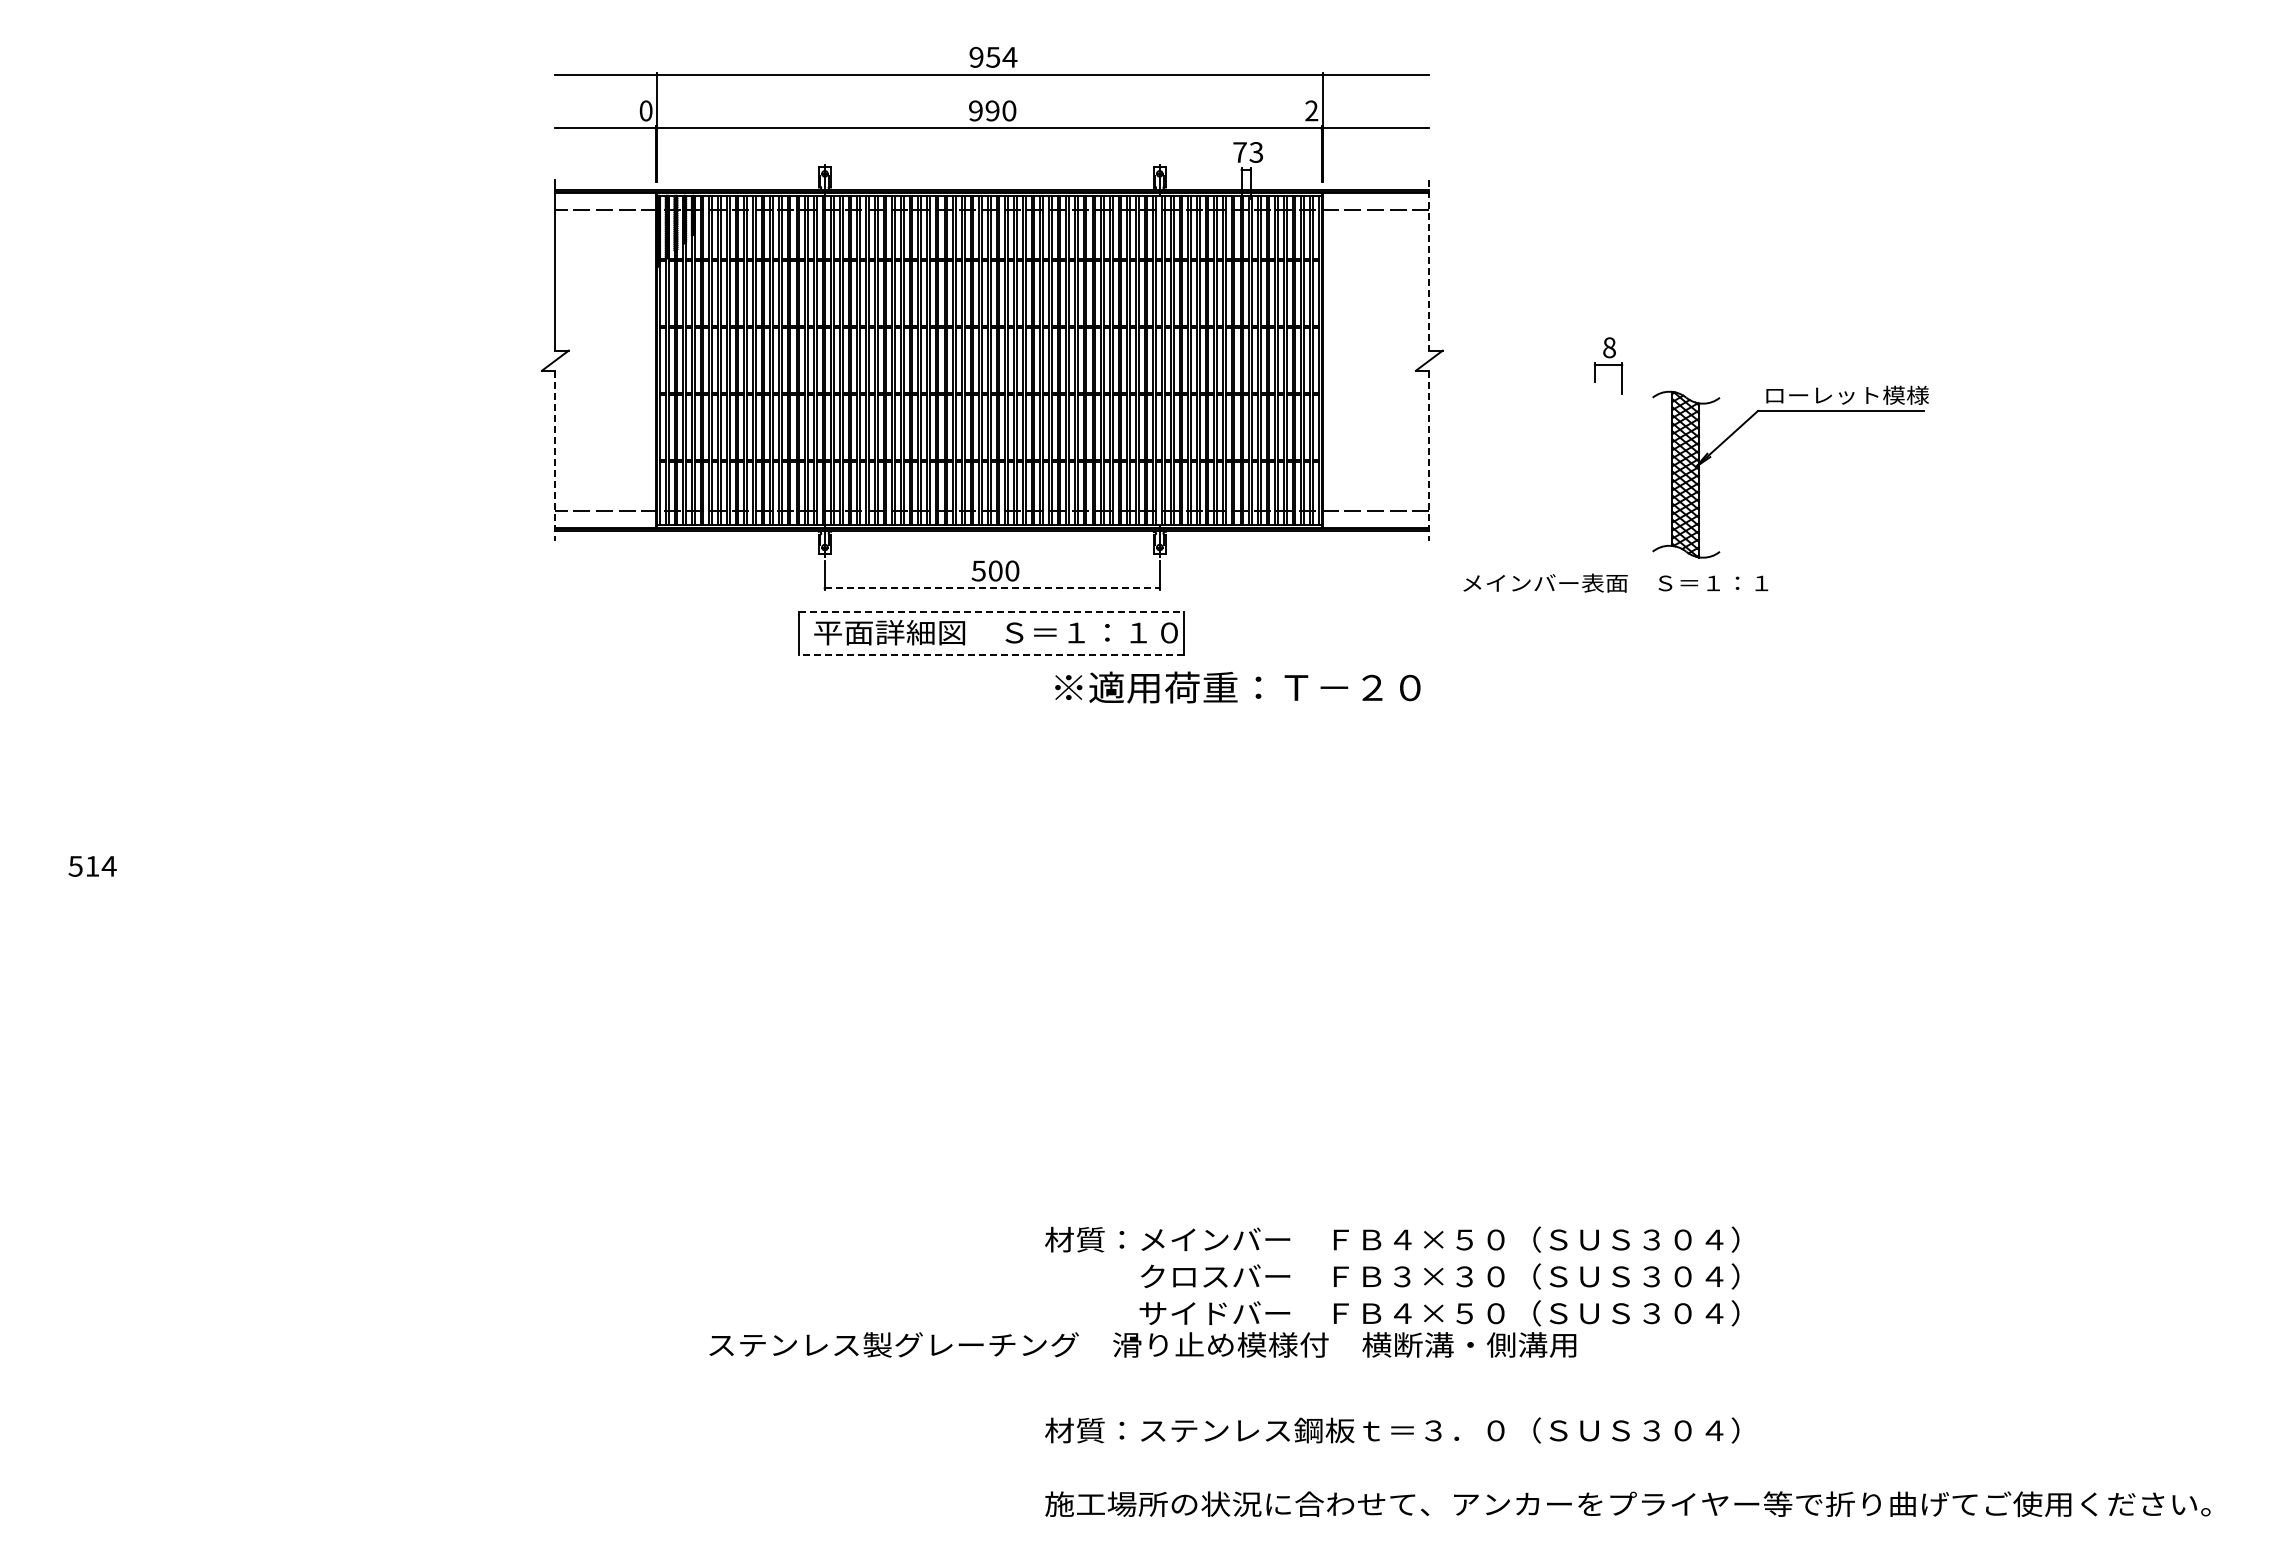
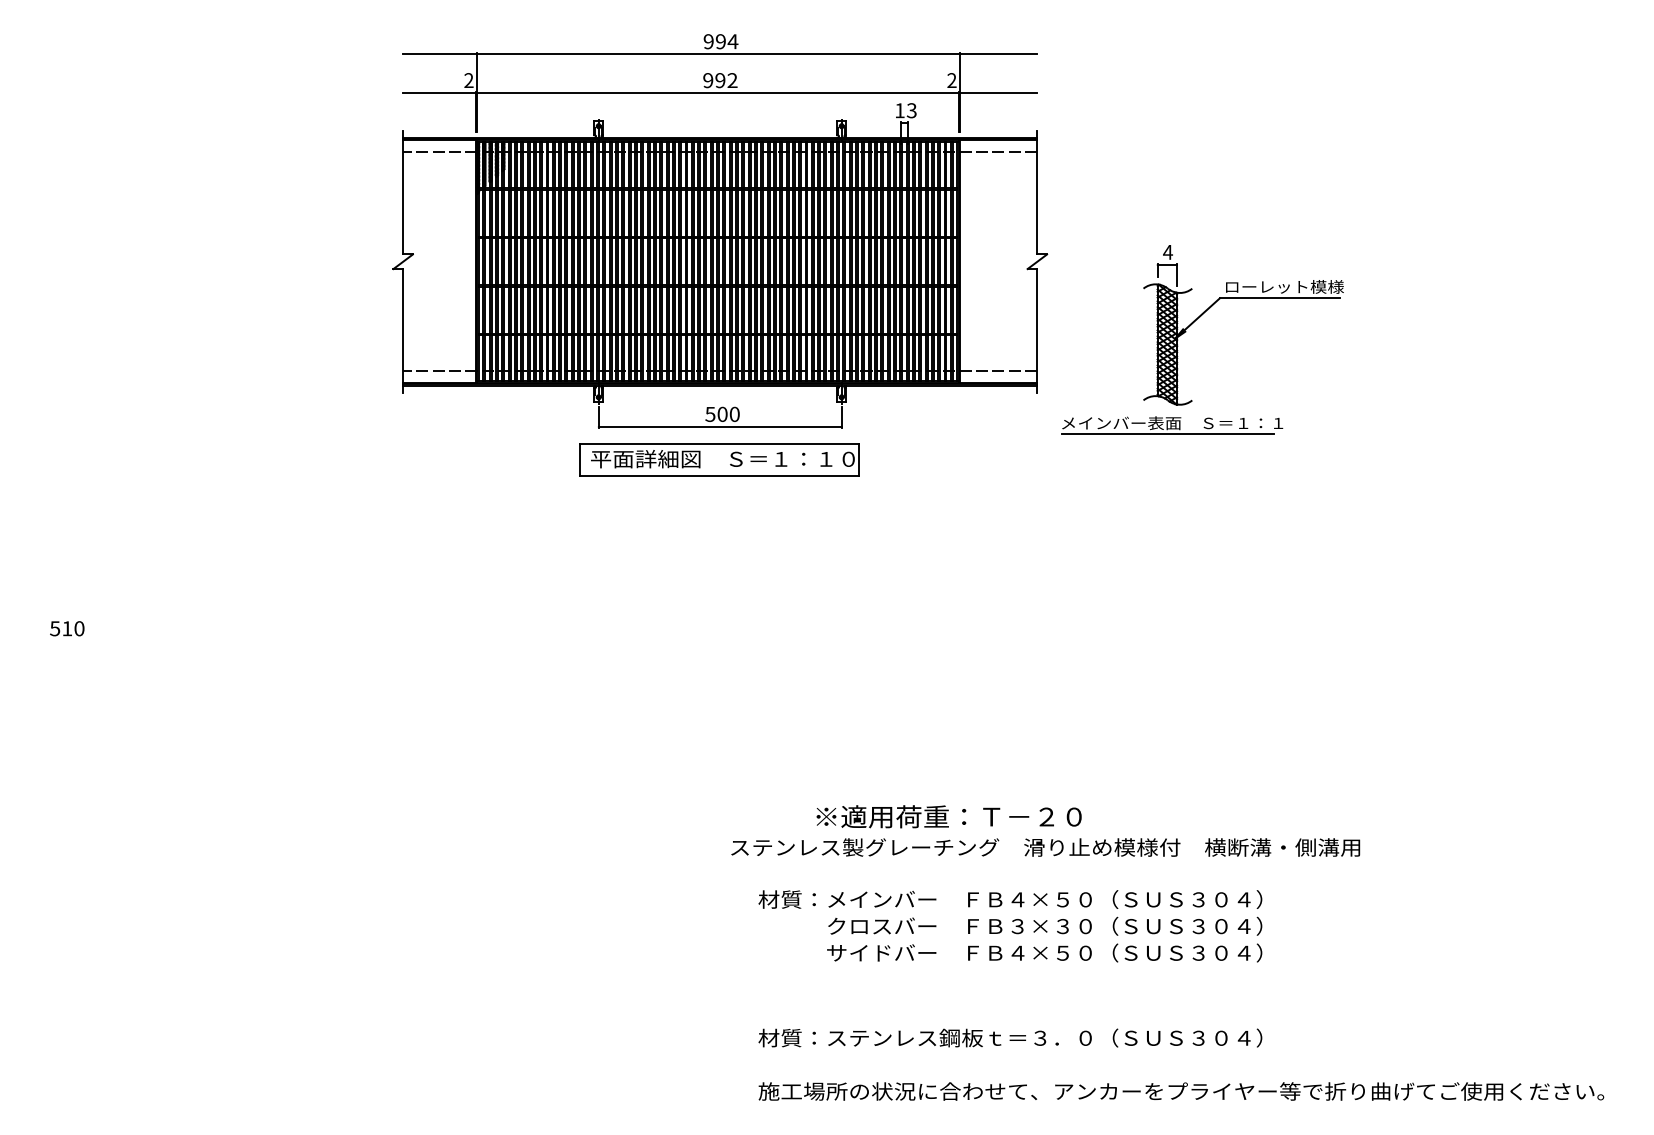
text: (993, 56) -> (721, 41), 954 -> 994
text: (645, 110) -> (468, 80), 0 -> 2
text: (1009, 110) -> (732, 80), 990 -> 992
text: (1239, 152) -> (899, 110), 73 -> 13
line: (1429, 265) -> (1037, 192), dashed -> solid
text: (1609, 347) -> (1168, 252), 8 -> 4
part: (1790, 411) -> (1243, 298), moved
line: (555, 456) -> (403, 331), dashed -> solid
line: (1429, 456) -> (1037, 331), dashed -> solid
line: (992, 588) -> (720, 427), dashed -> solid
line: (1609, 598) -> (1168, 434), added
line: (991, 611) -> (719, 443), dashed -> solid
line: (991, 655) -> (719, 475), dashed -> solid
text: (1237, 687) -> (948, 816), moved
text: (108, 865) -> (78, 628), 514 -> 510
text: (1142, 1344) -> (1045, 847), moved

